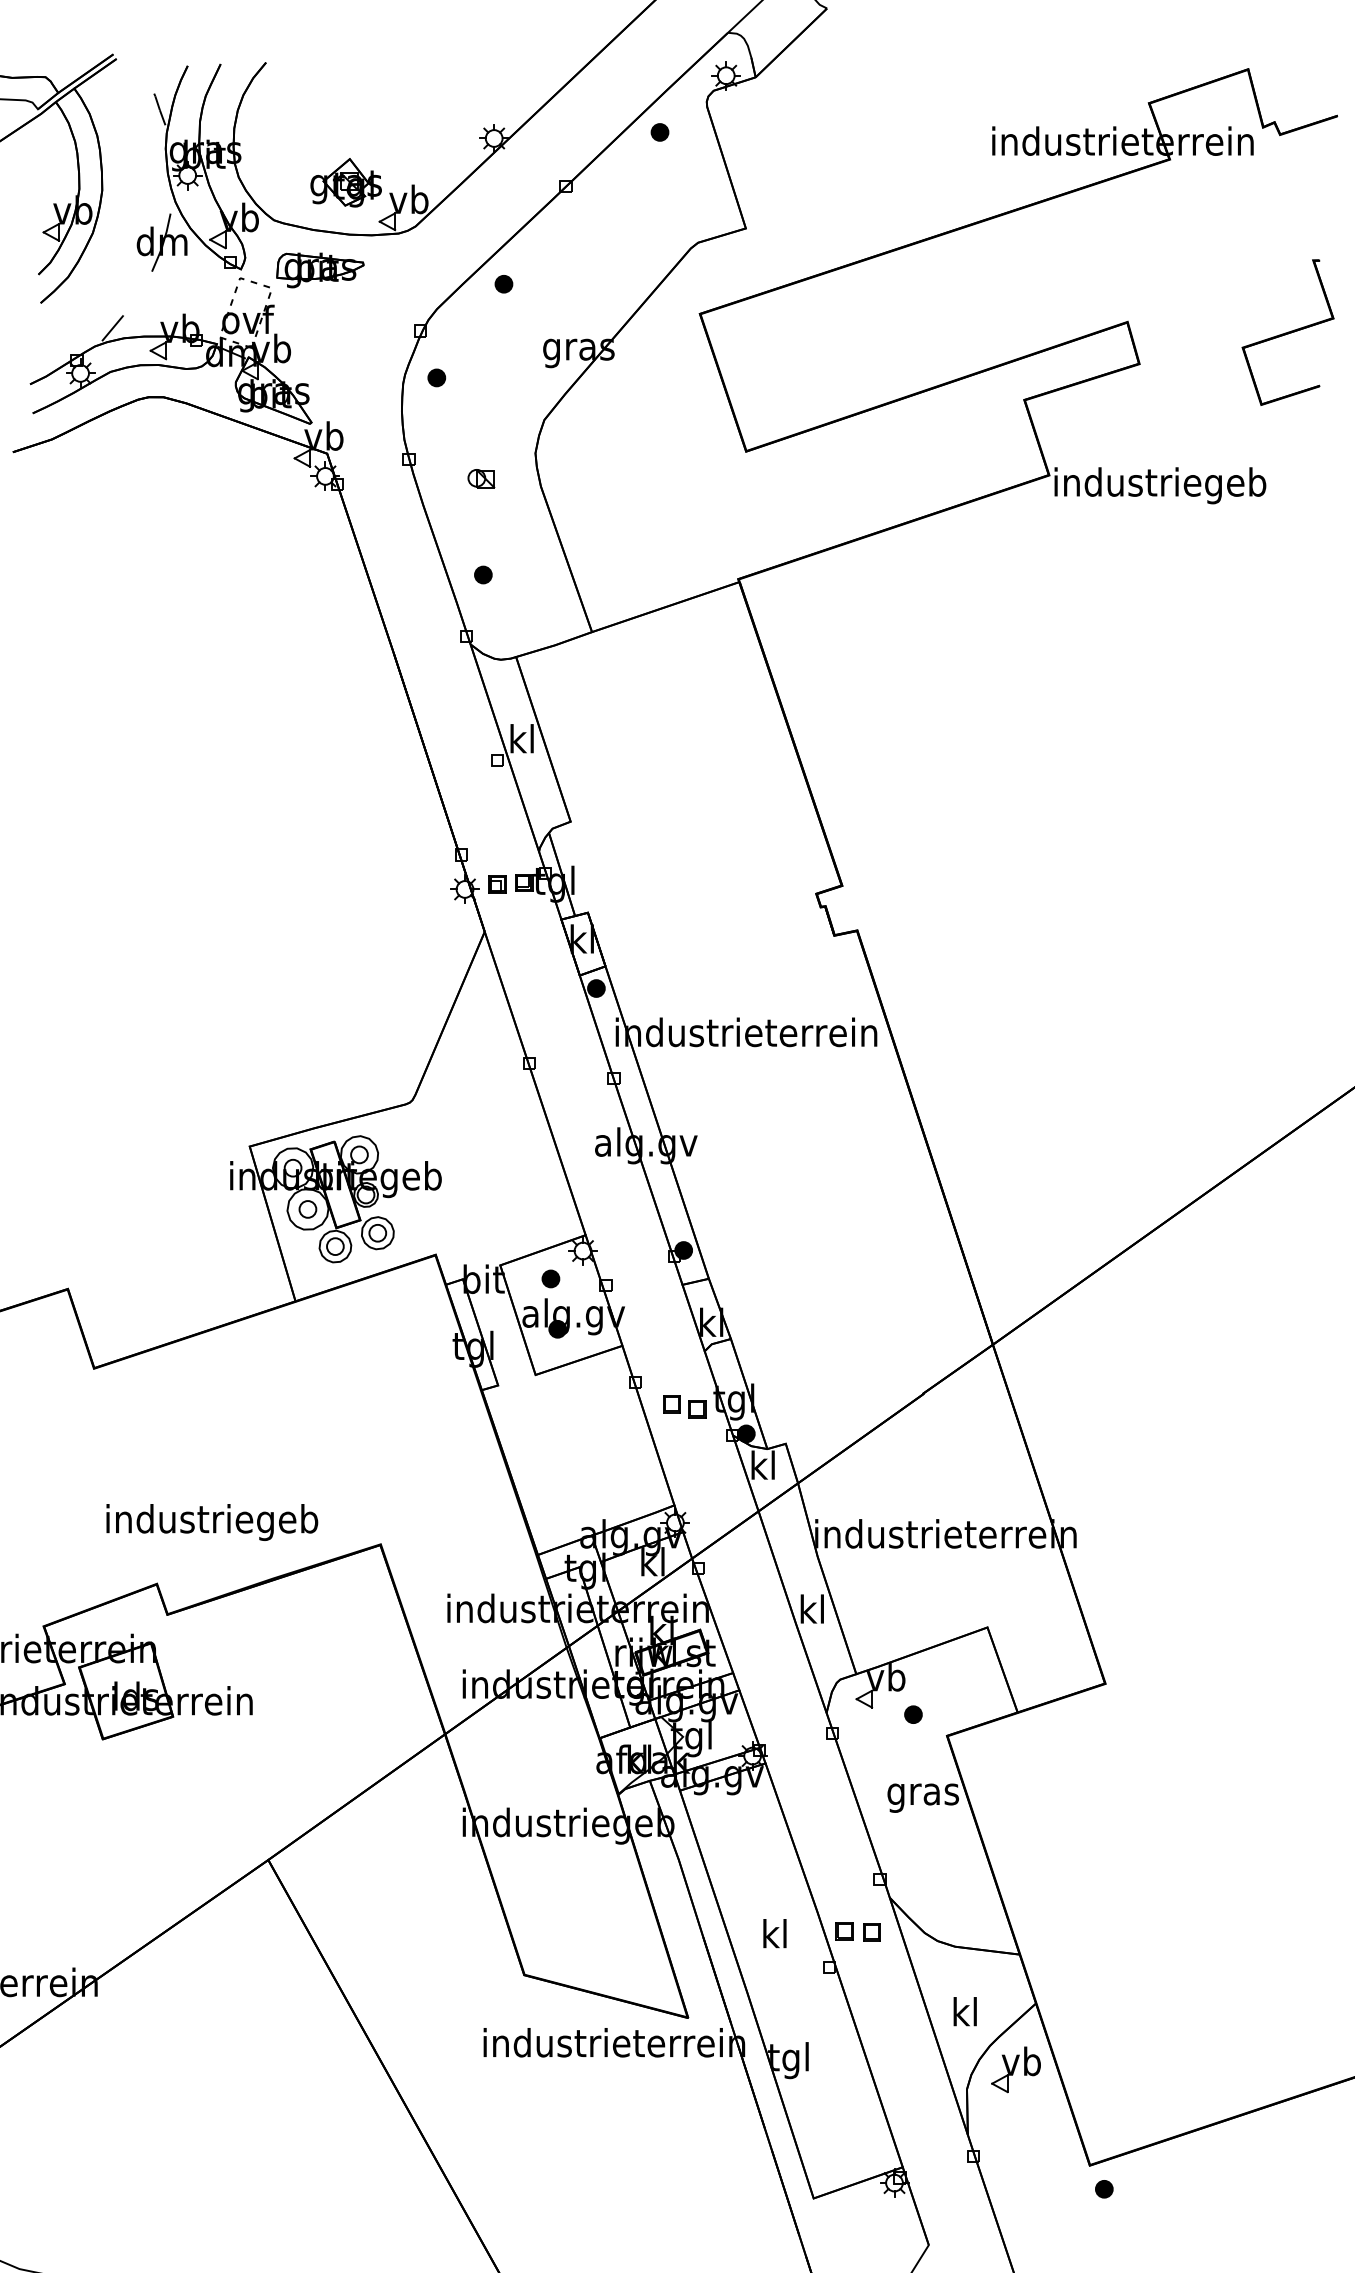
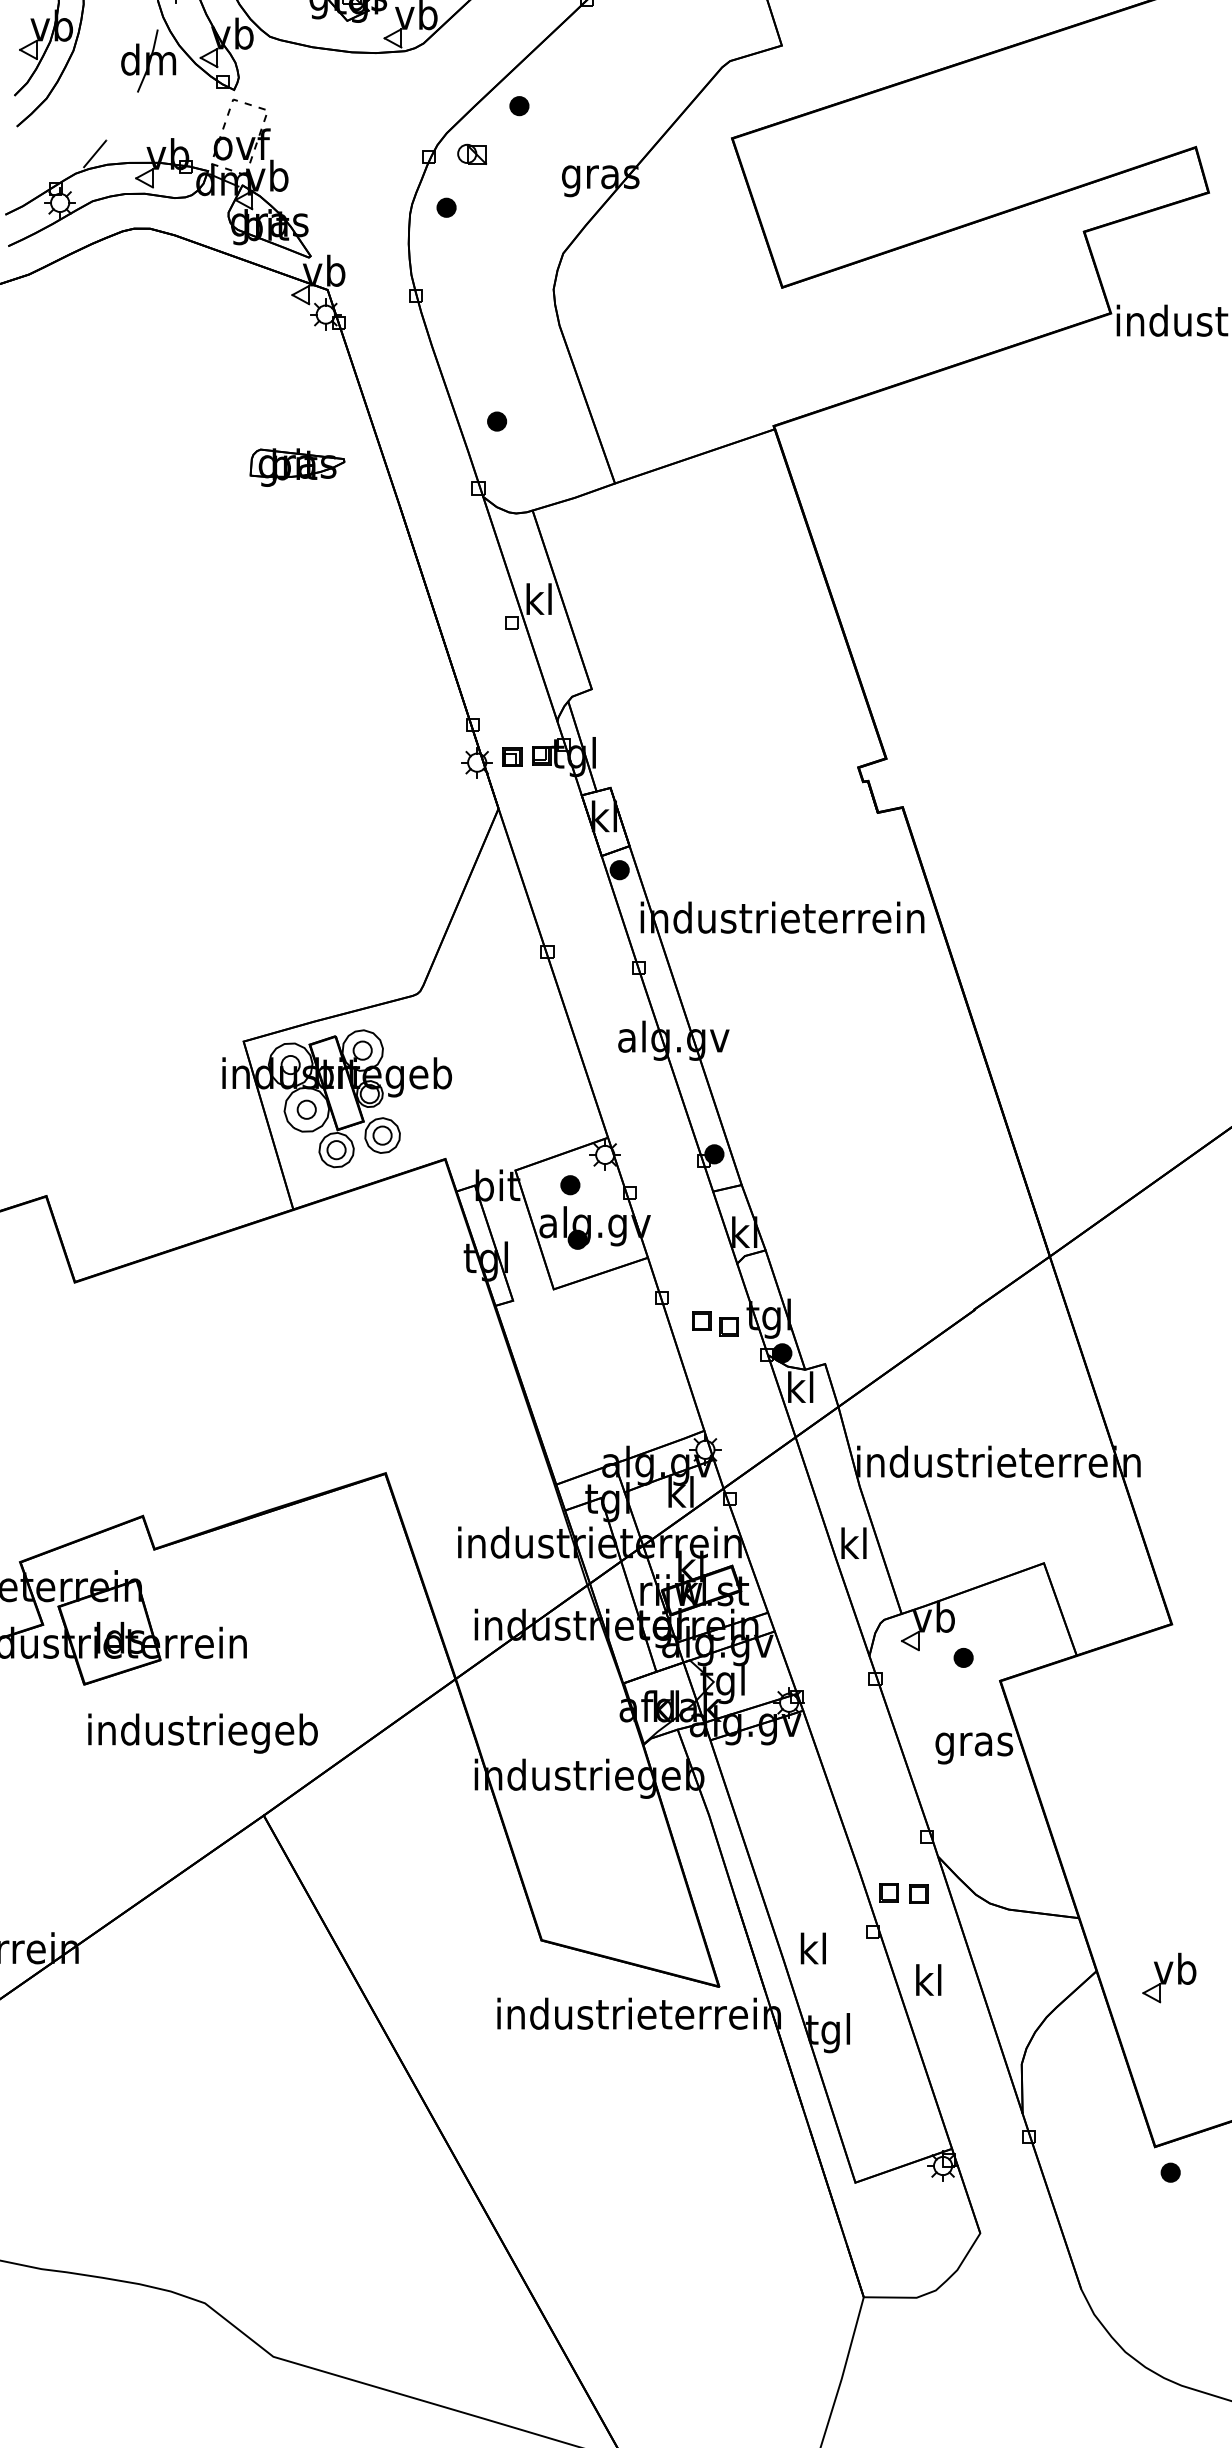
part: (320, 270) -> (297, 467), moved
part: (481, 478) -> (472, 154), moved
text: (212, 1522) -> (203, 1733), moved
text: (774, 1933) -> (812, 1948), moved
text: (964, 2011) -> (927, 1979), moved
part: (1015, 2069) -> (1168, 1977), moved

